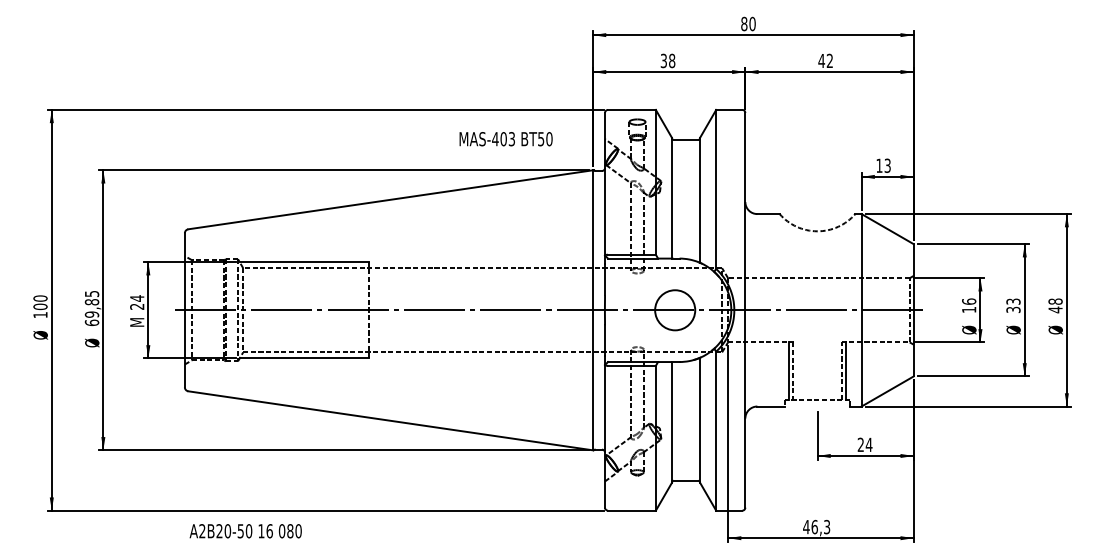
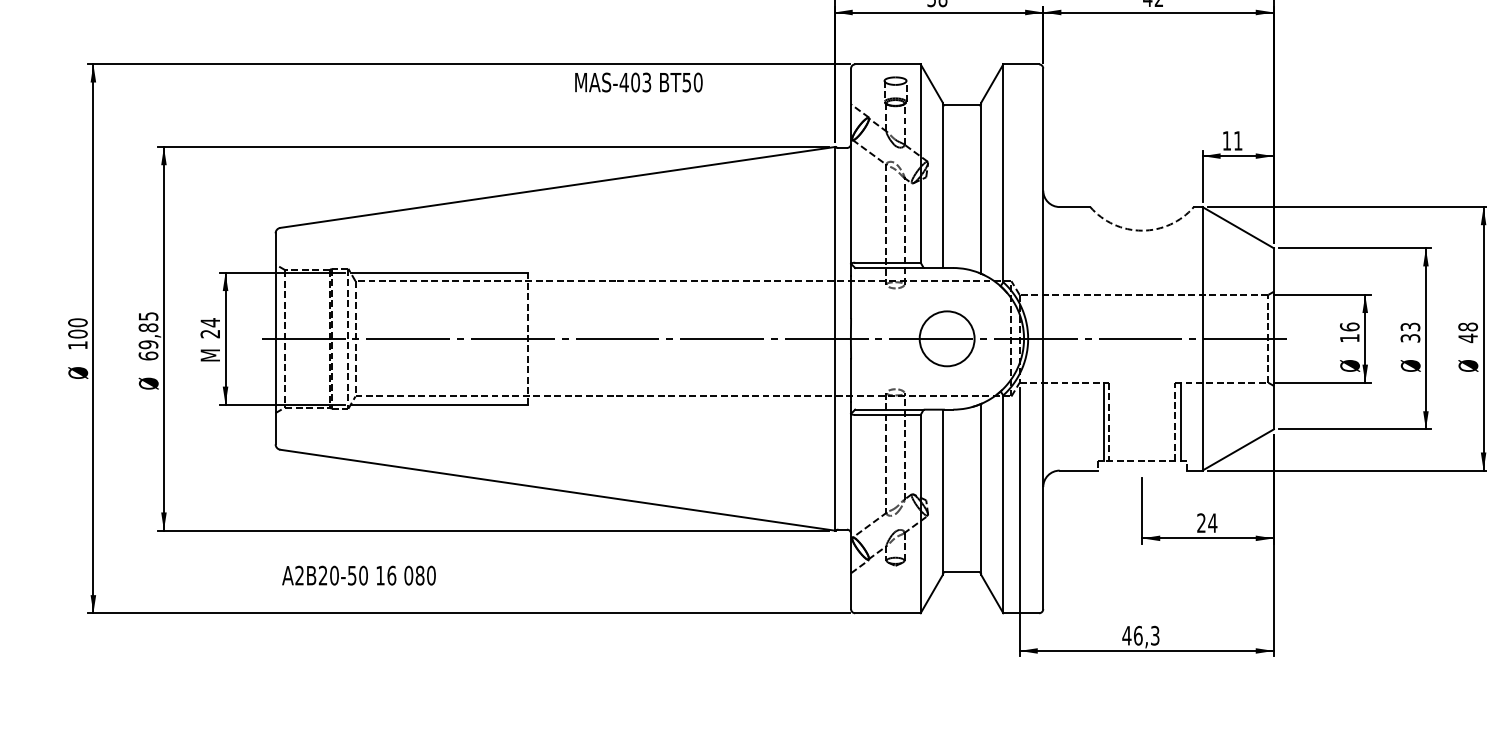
text: (505, 139) -> (638, 82), moved
text: (887, 165) -> (1237, 140), 13 -> 11
text: (245, 531) -> (358, 576), moved

